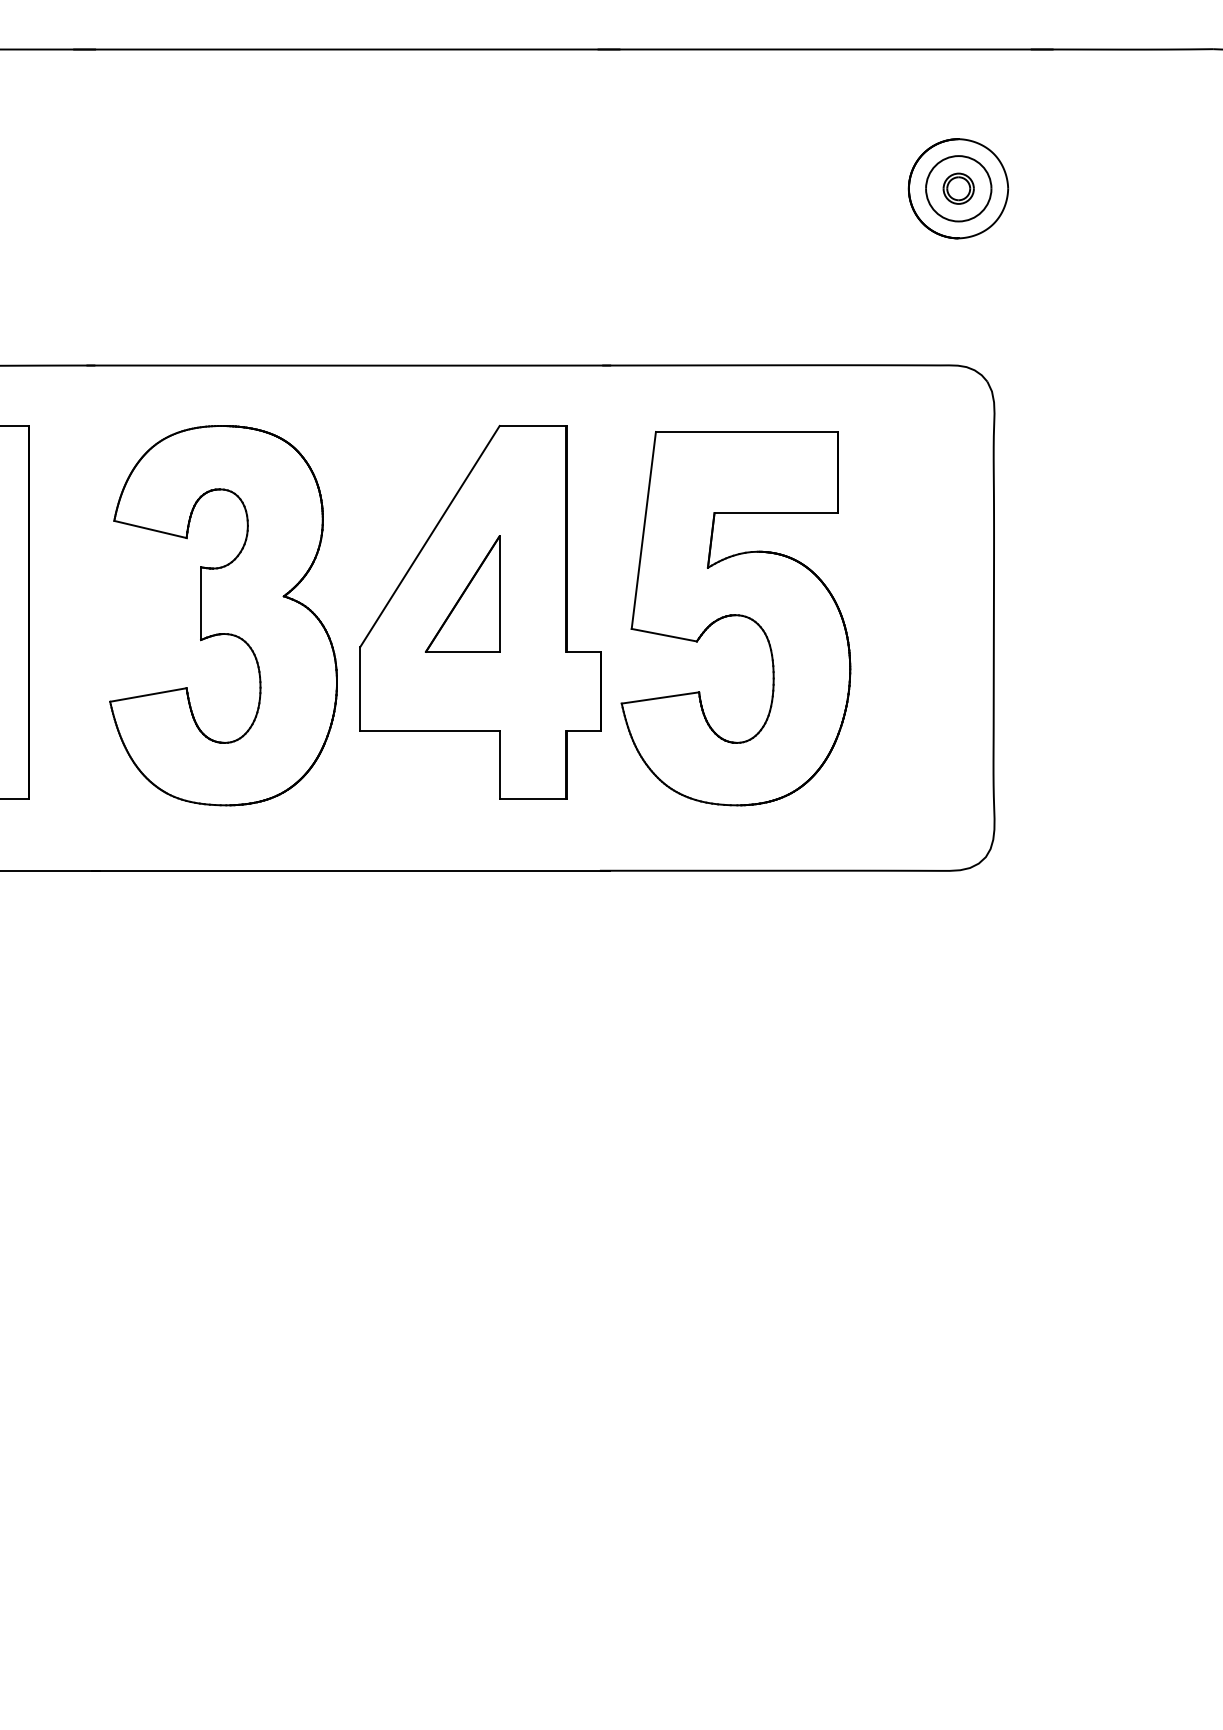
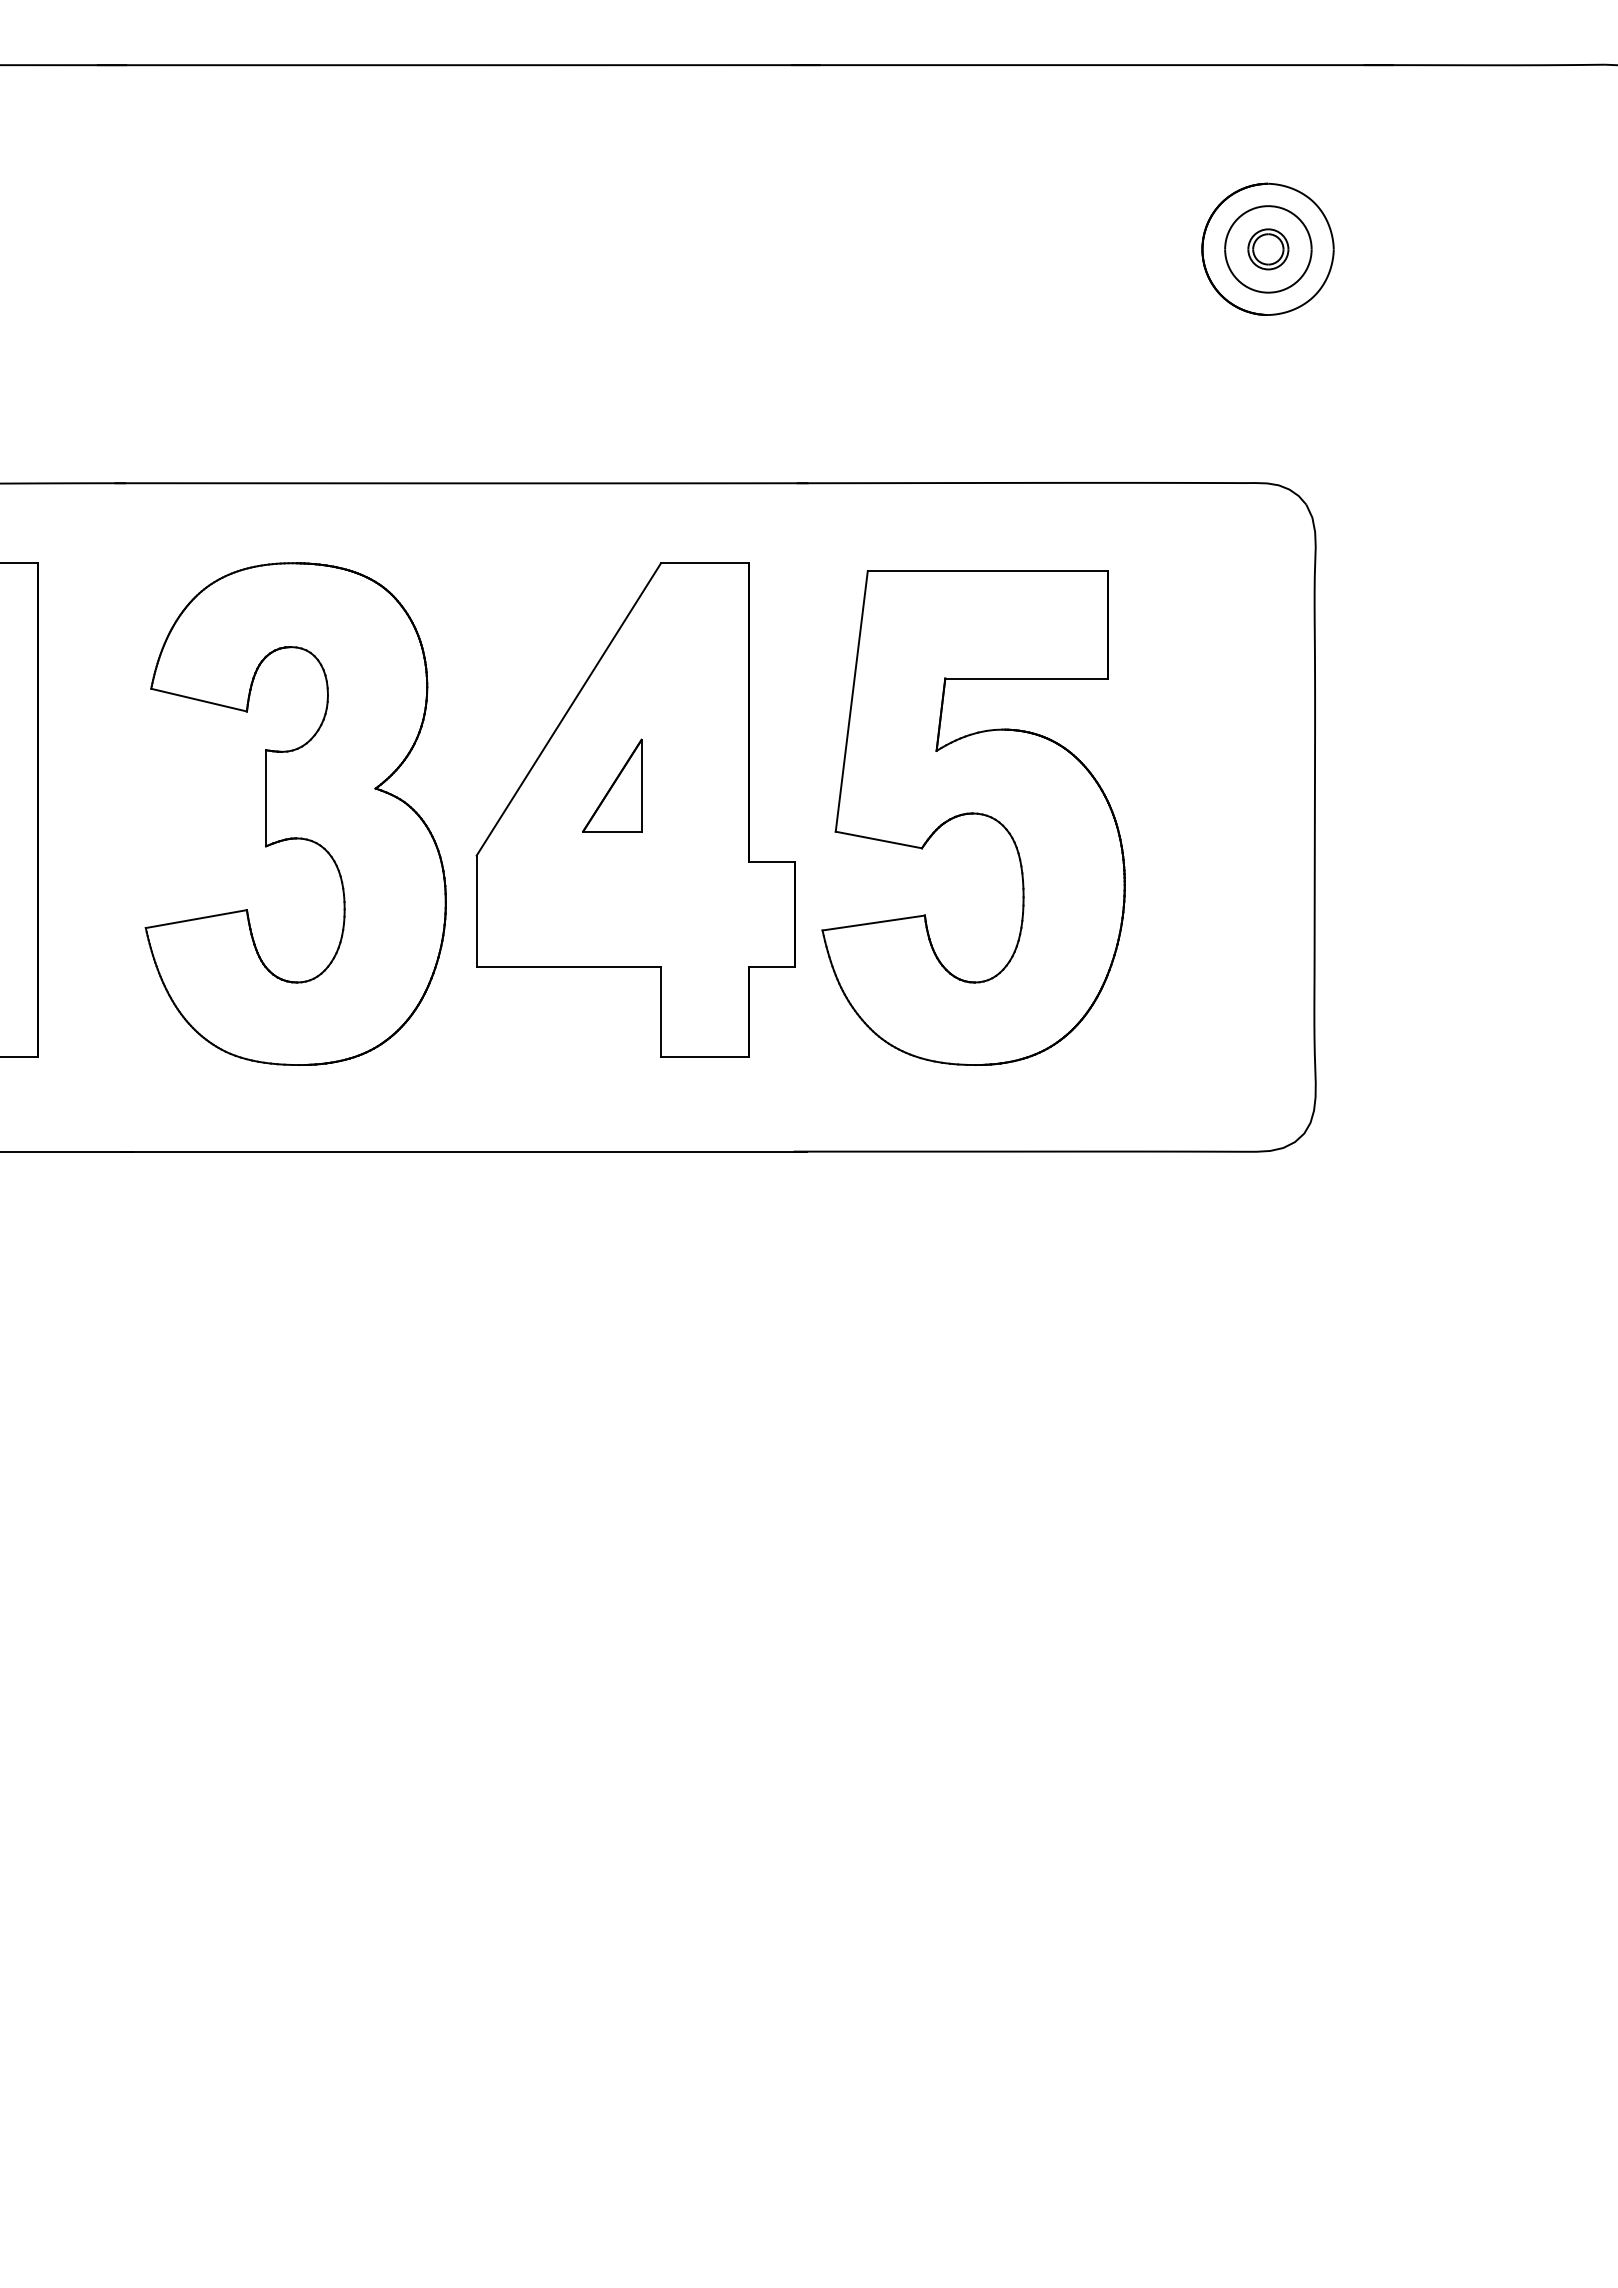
part: (462, 594) -> (612, 785), size x0.6

